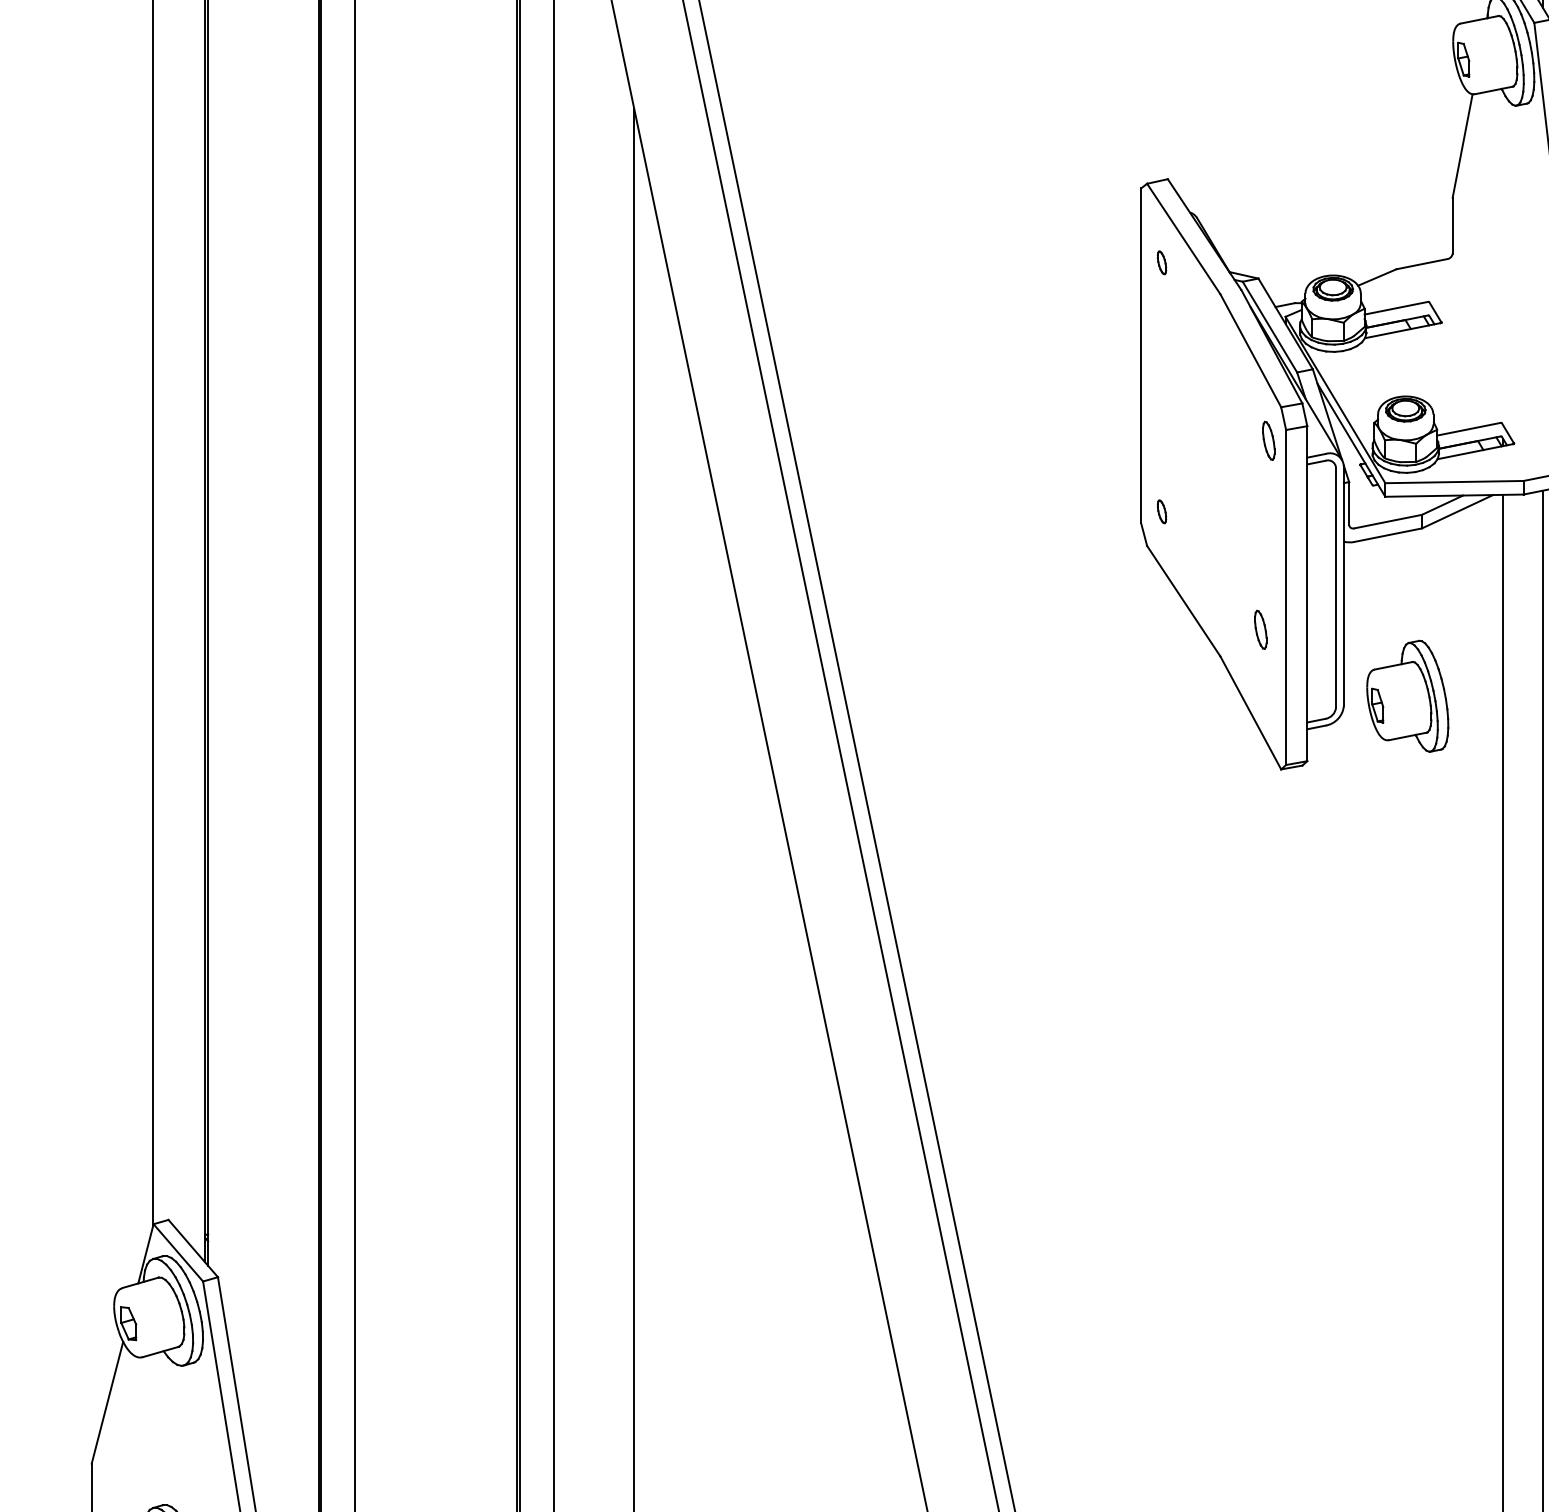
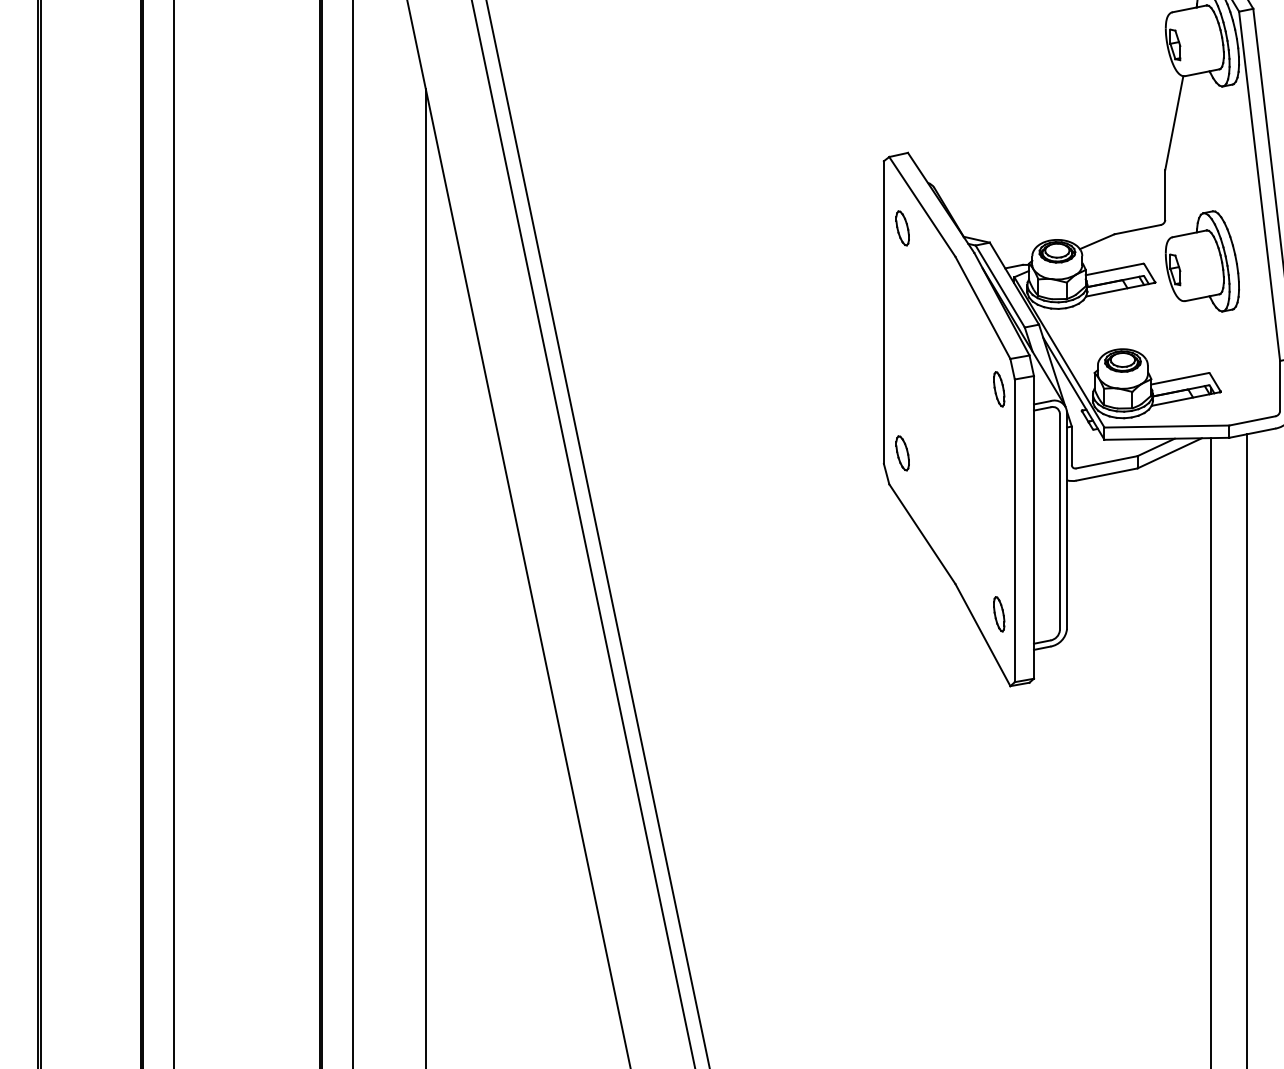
part: (1161, 262) -> (902, 228), size x1.67
part: (1161, 511) -> (902, 453), size x1.67
part: (1260, 629) -> (998, 613), moved
part: (1407, 695) -> (1202, 260), moved

